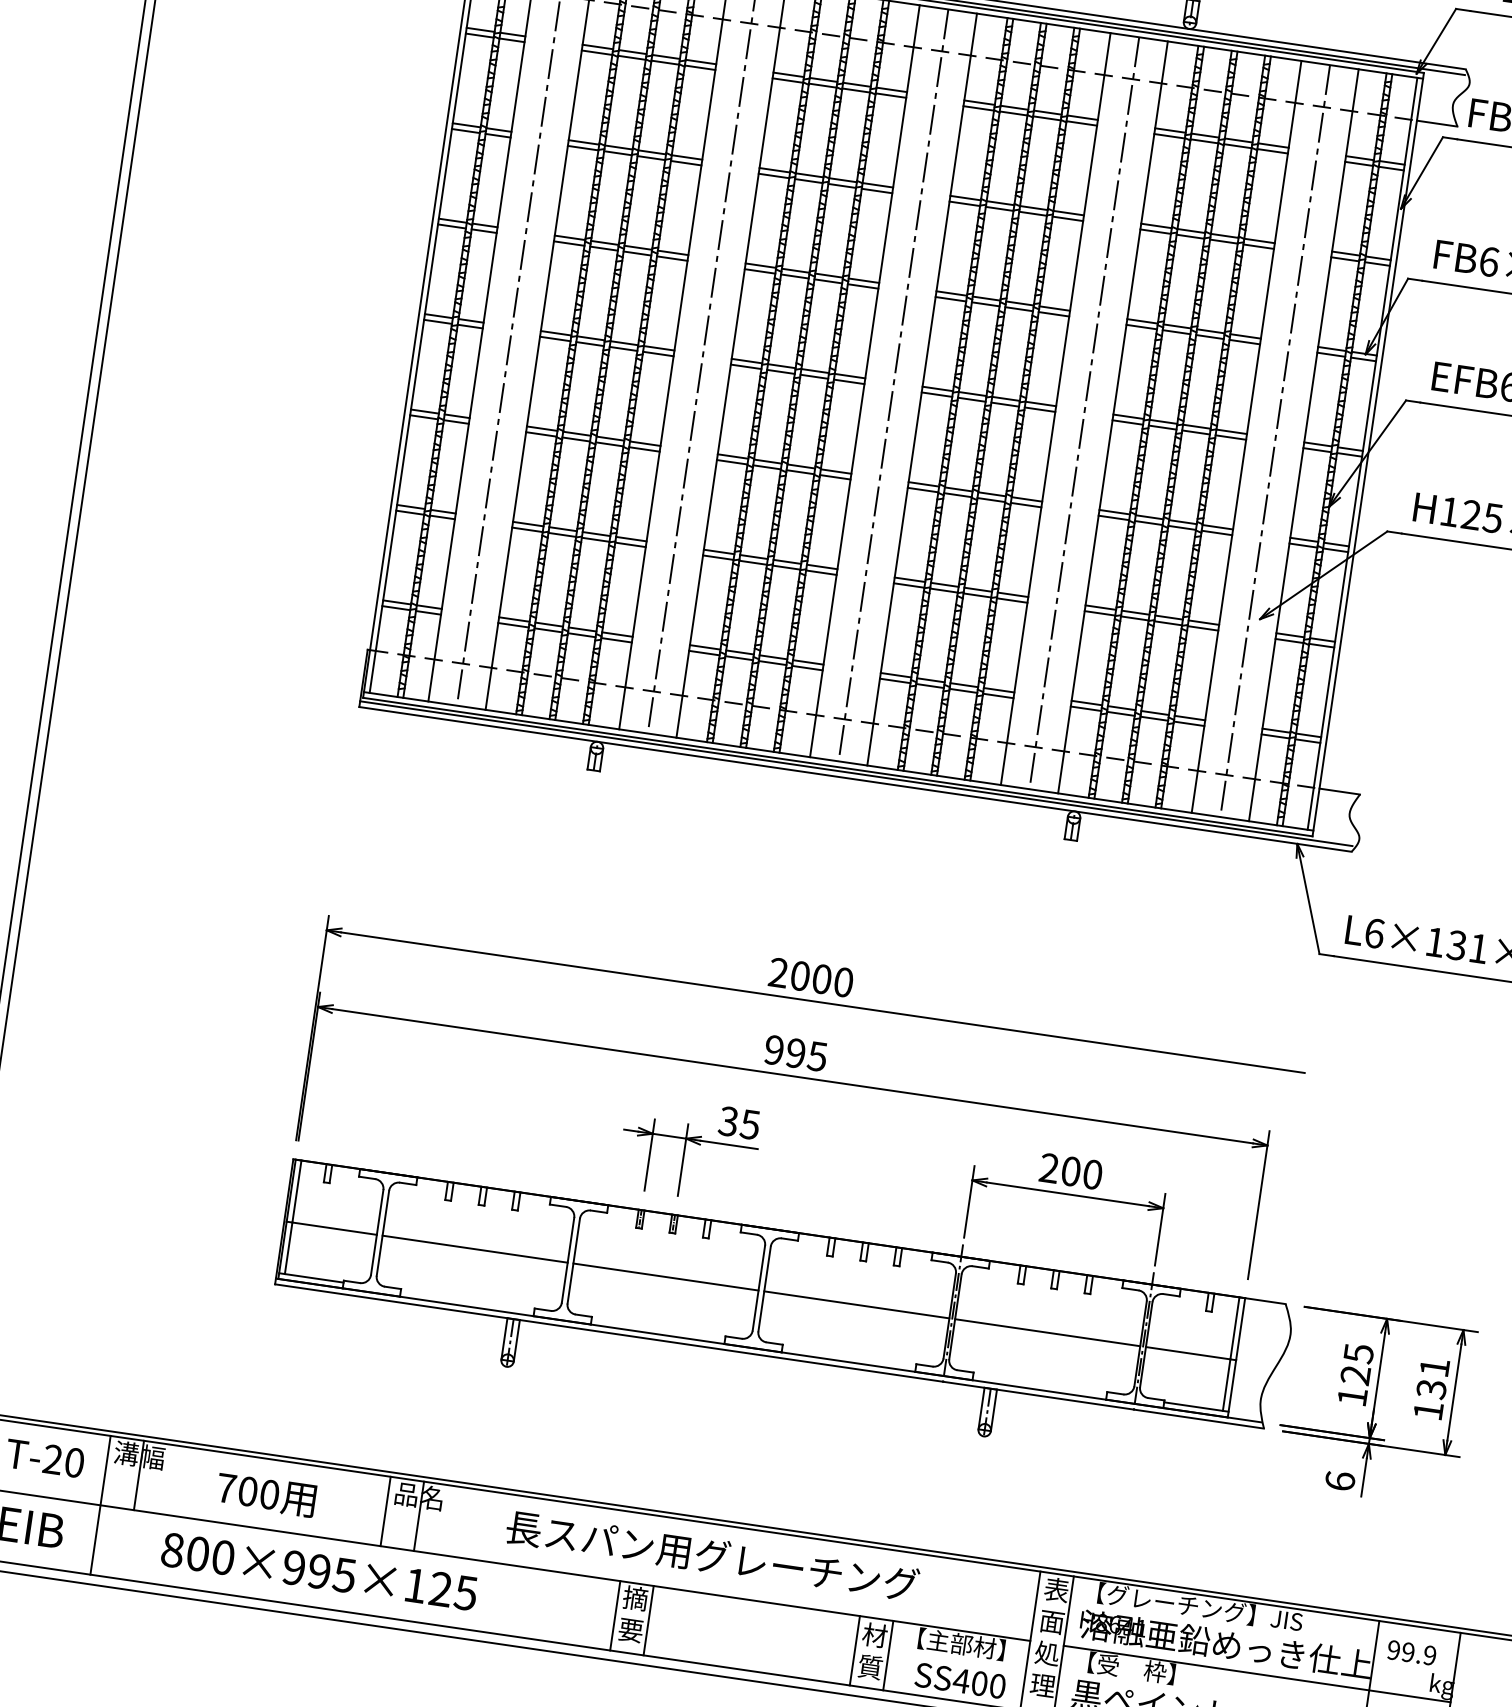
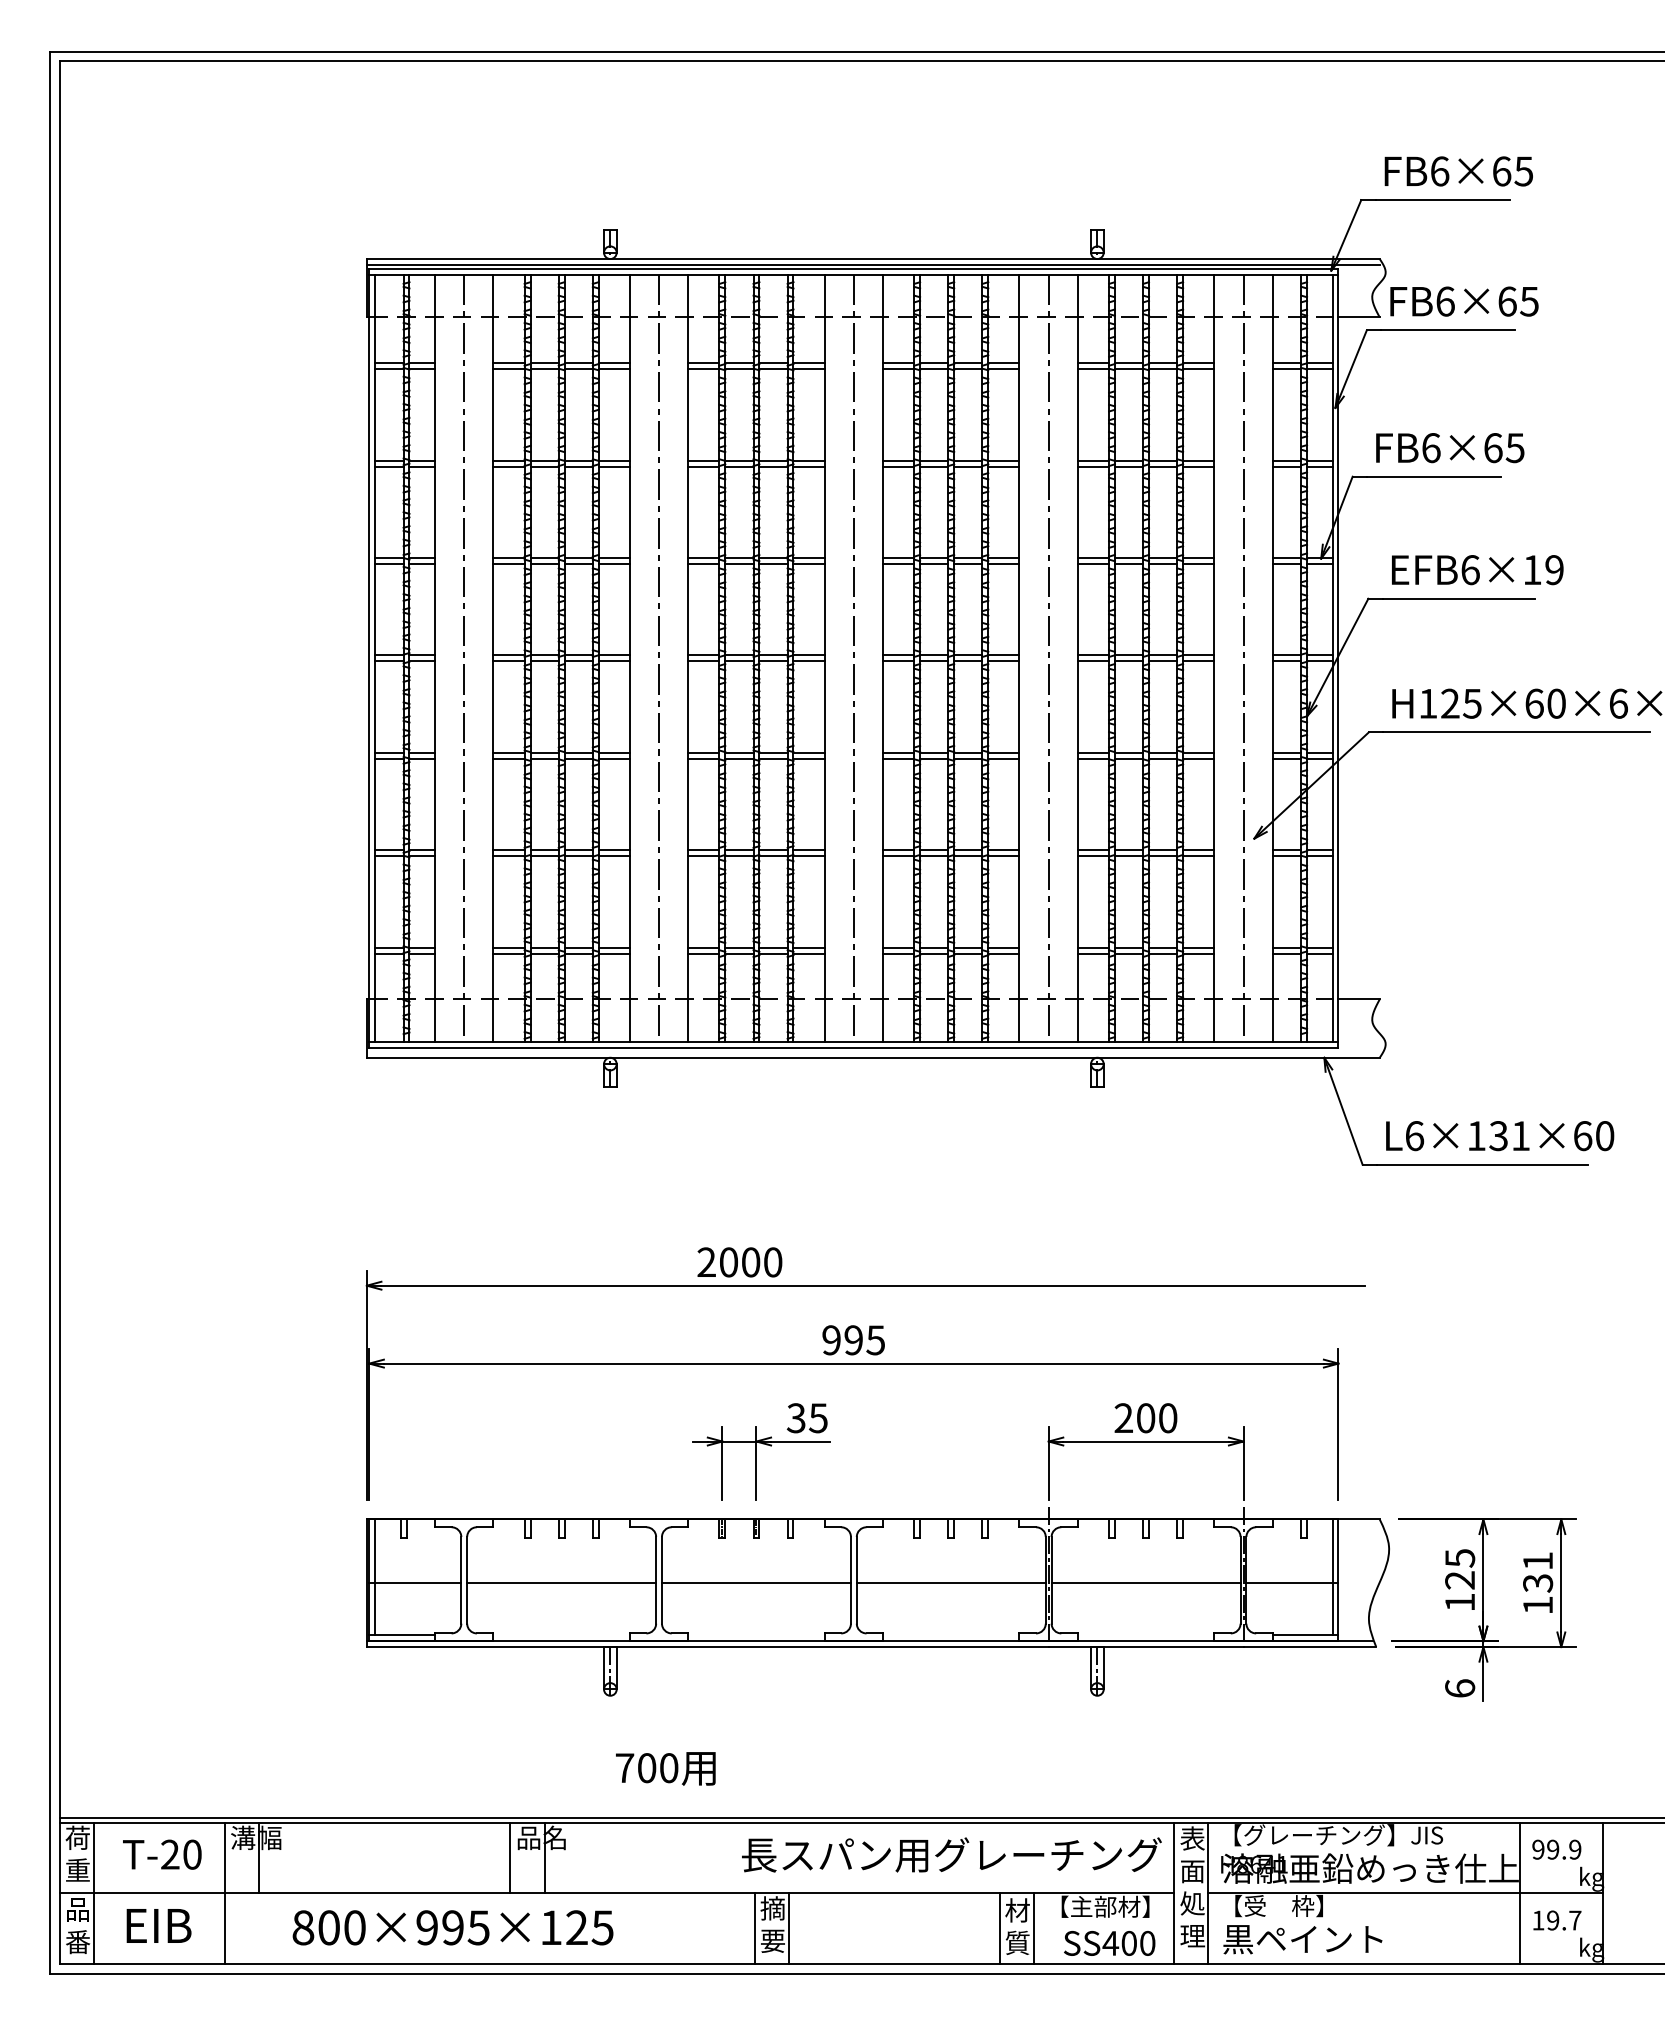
line: (855, 773) -> (872, 1051), removed
text: (810, 977) -> (739, 1262), moved
text: (266, 1494) -> (665, 1768), moved
text: (712, 1555) -> (951, 1854), moved

